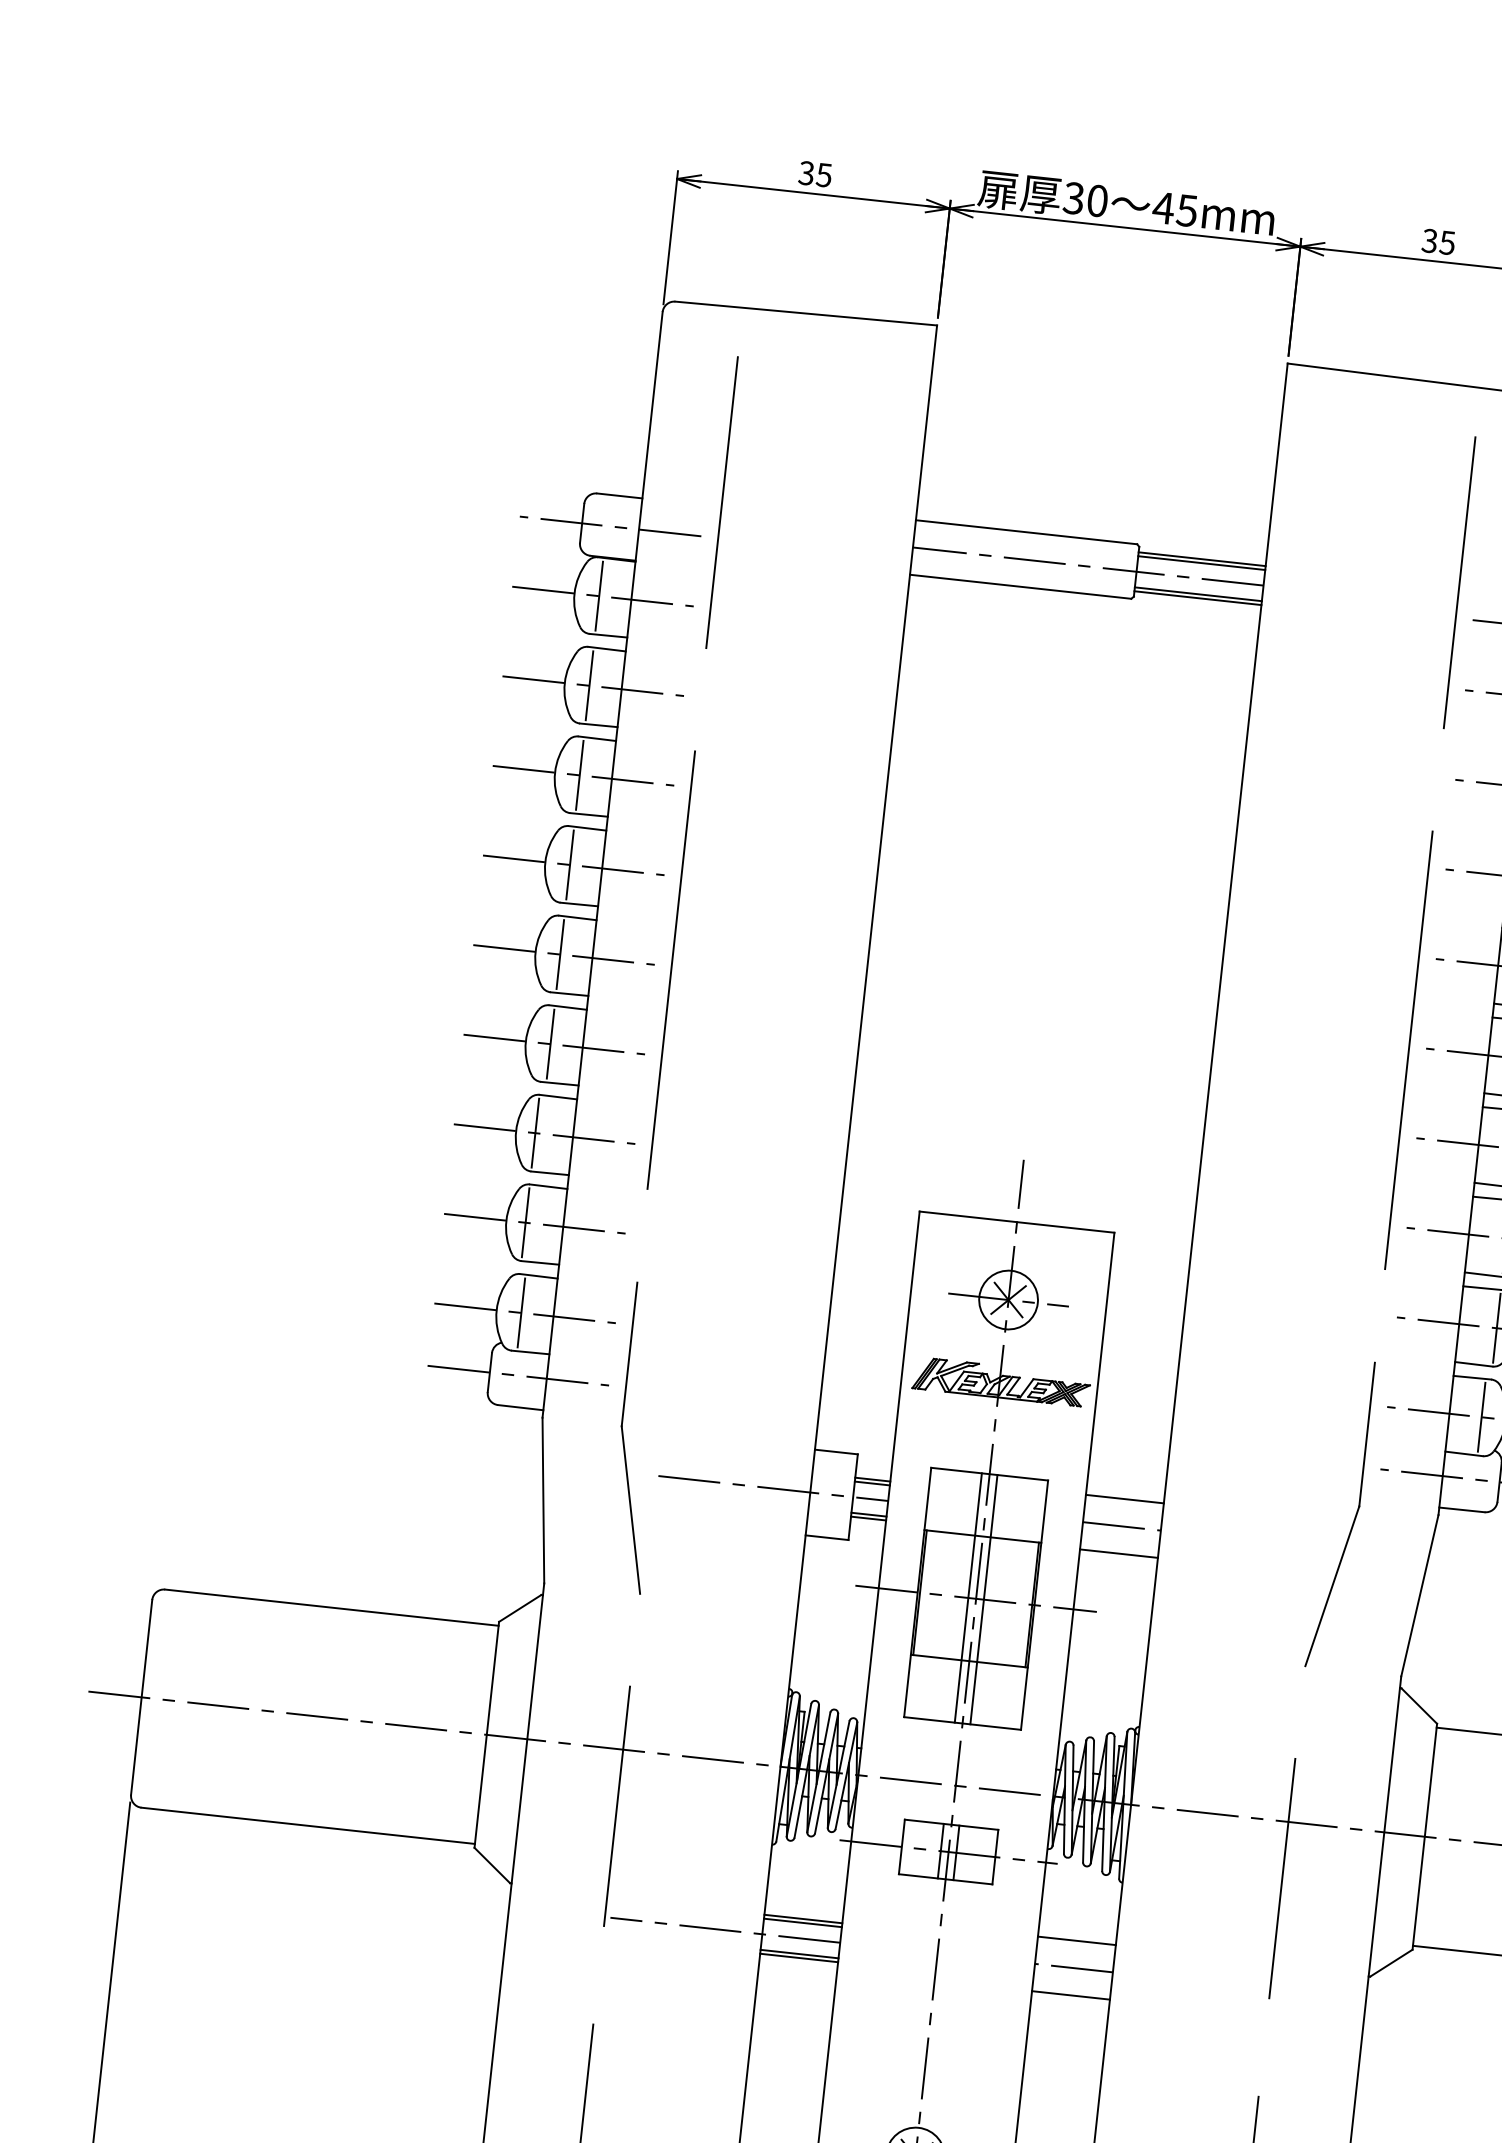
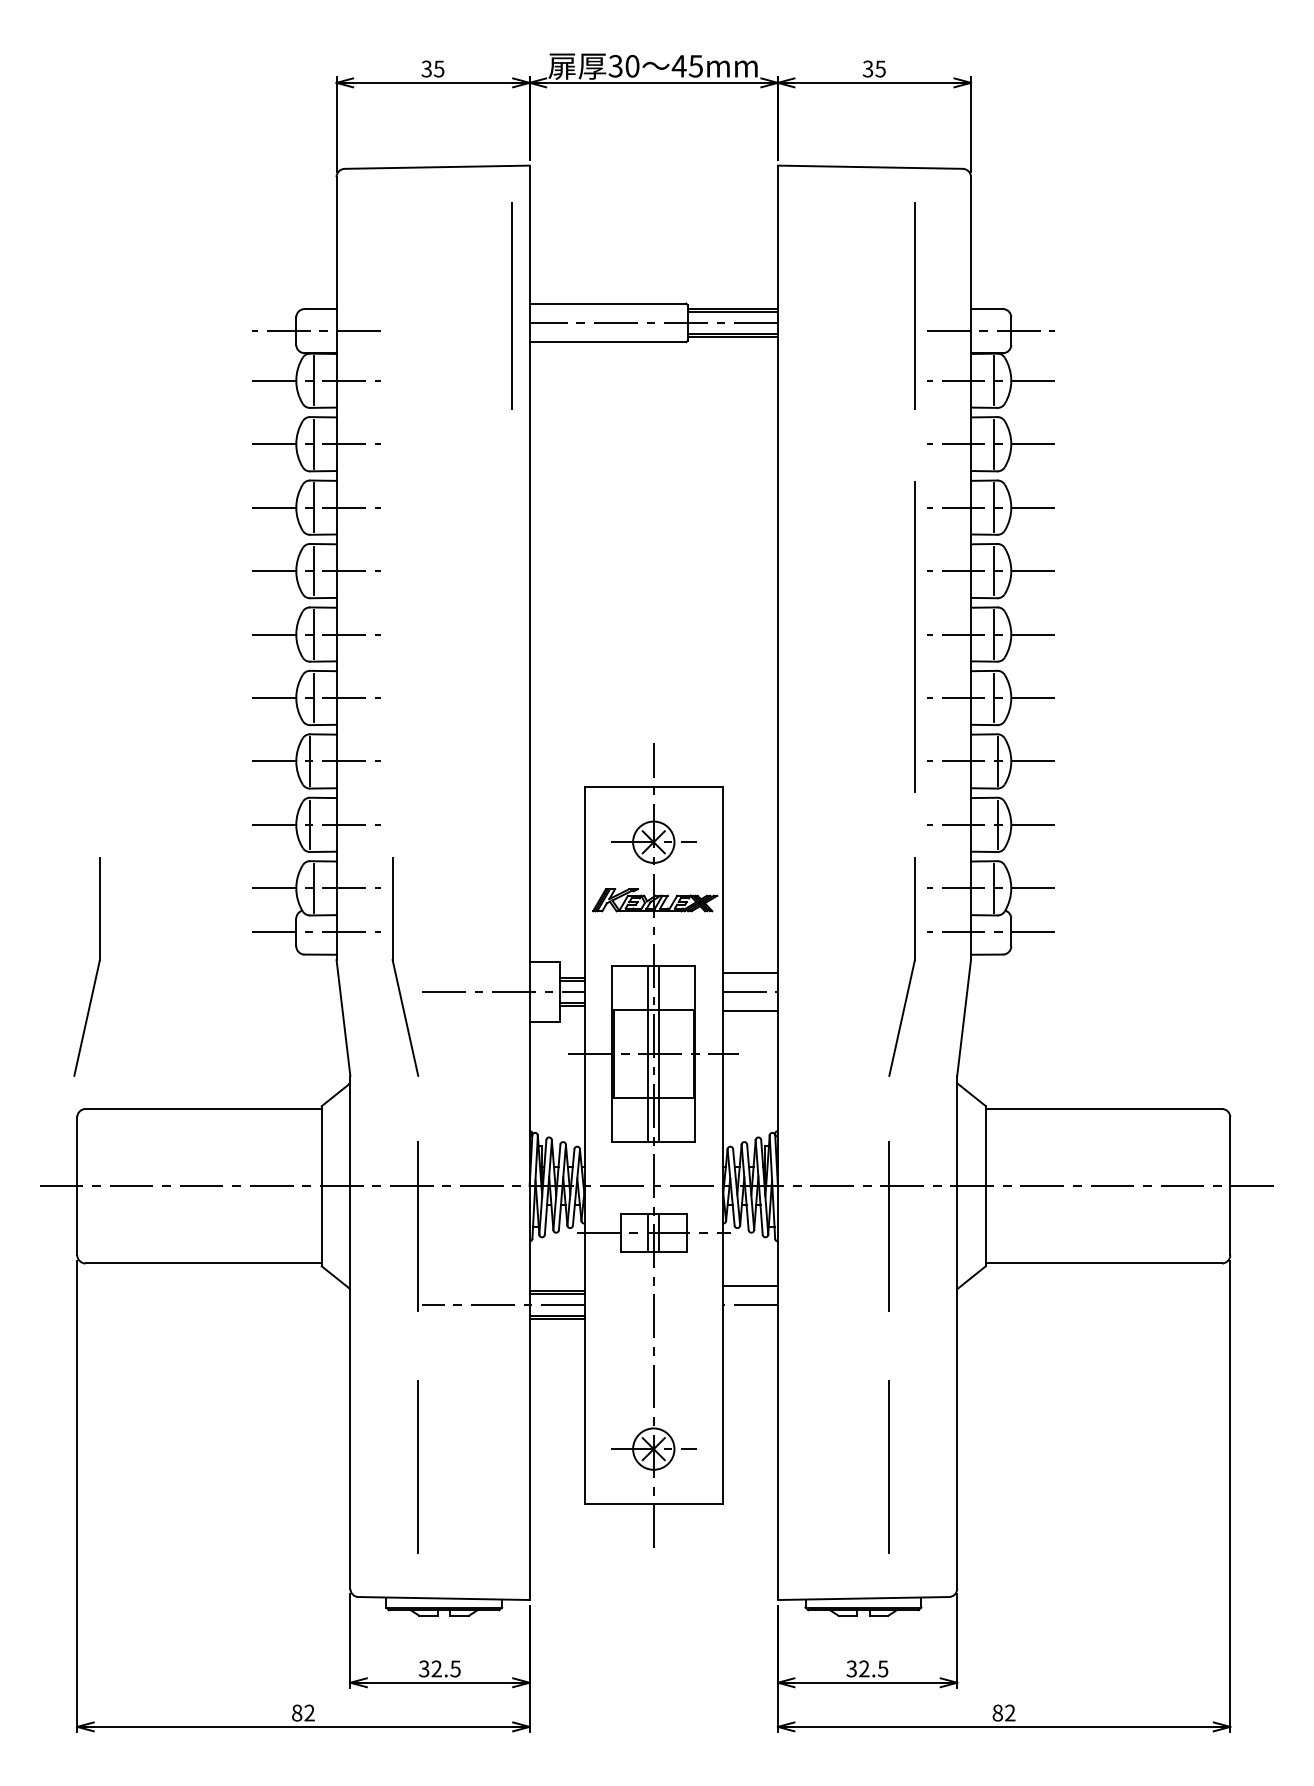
line: (721, 501) -> (511, 305), moved
line: (671, 969) -> (392, 636), removed
part: (202, 1394) -> (96, 969), added
line: (1069, 1995) -> (749, 1324), removed

